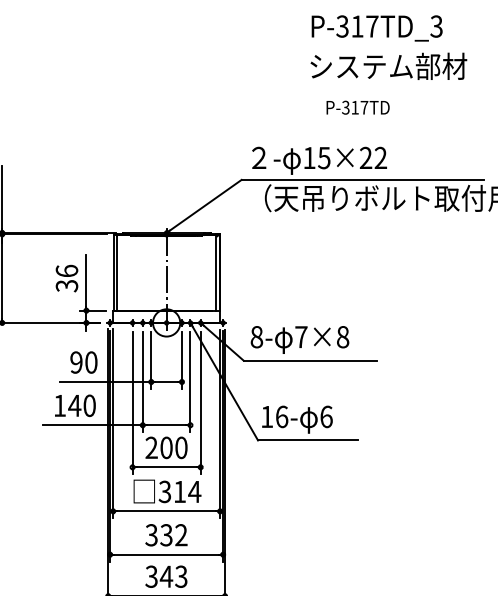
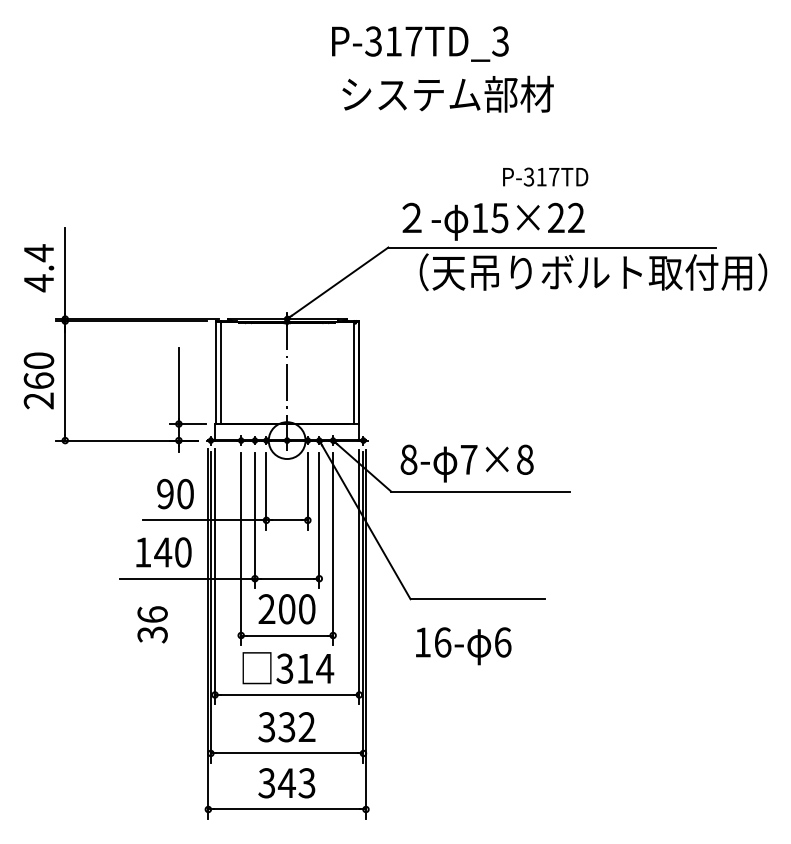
text: (377, 28) -> (420, 43), moved
text: (388, 65) -> (447, 93), moved
text: (358, 107) -> (545, 176), moved
text: (66, 278) -> (152, 624), moved
text: (297, 419) -> (463, 646), moved

